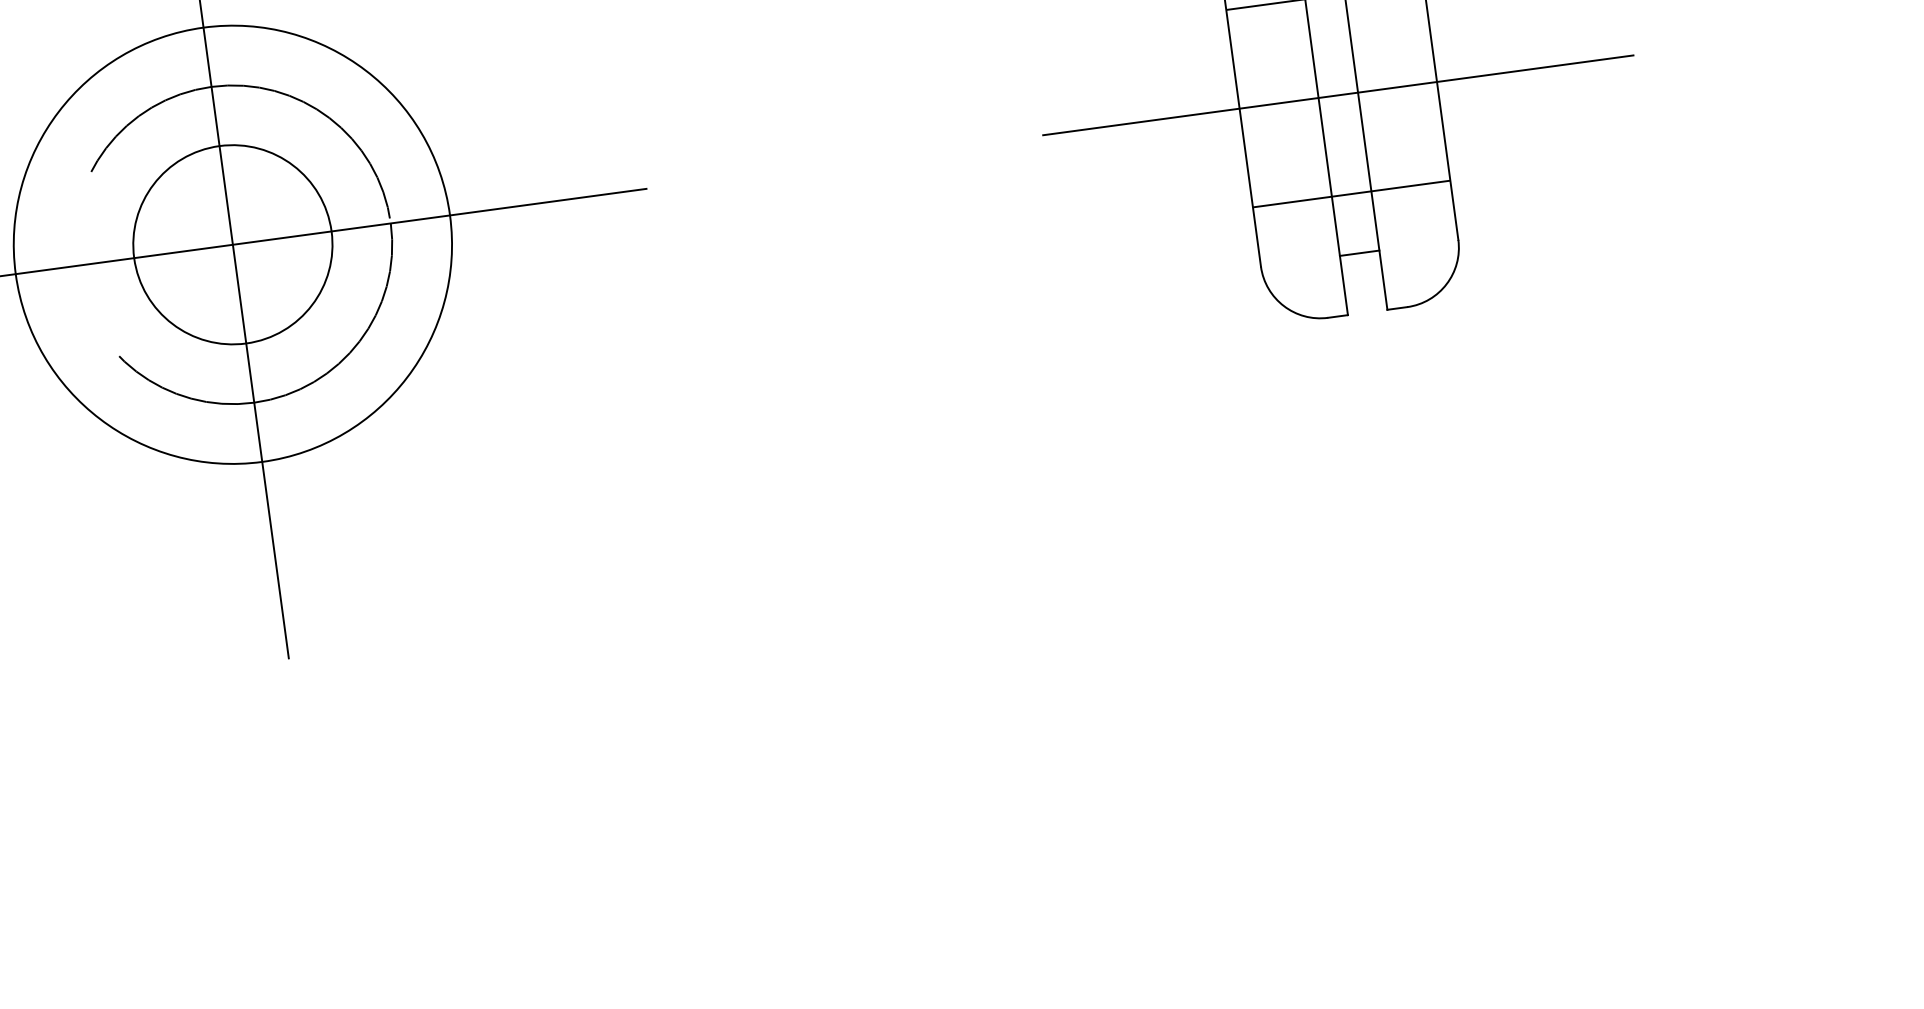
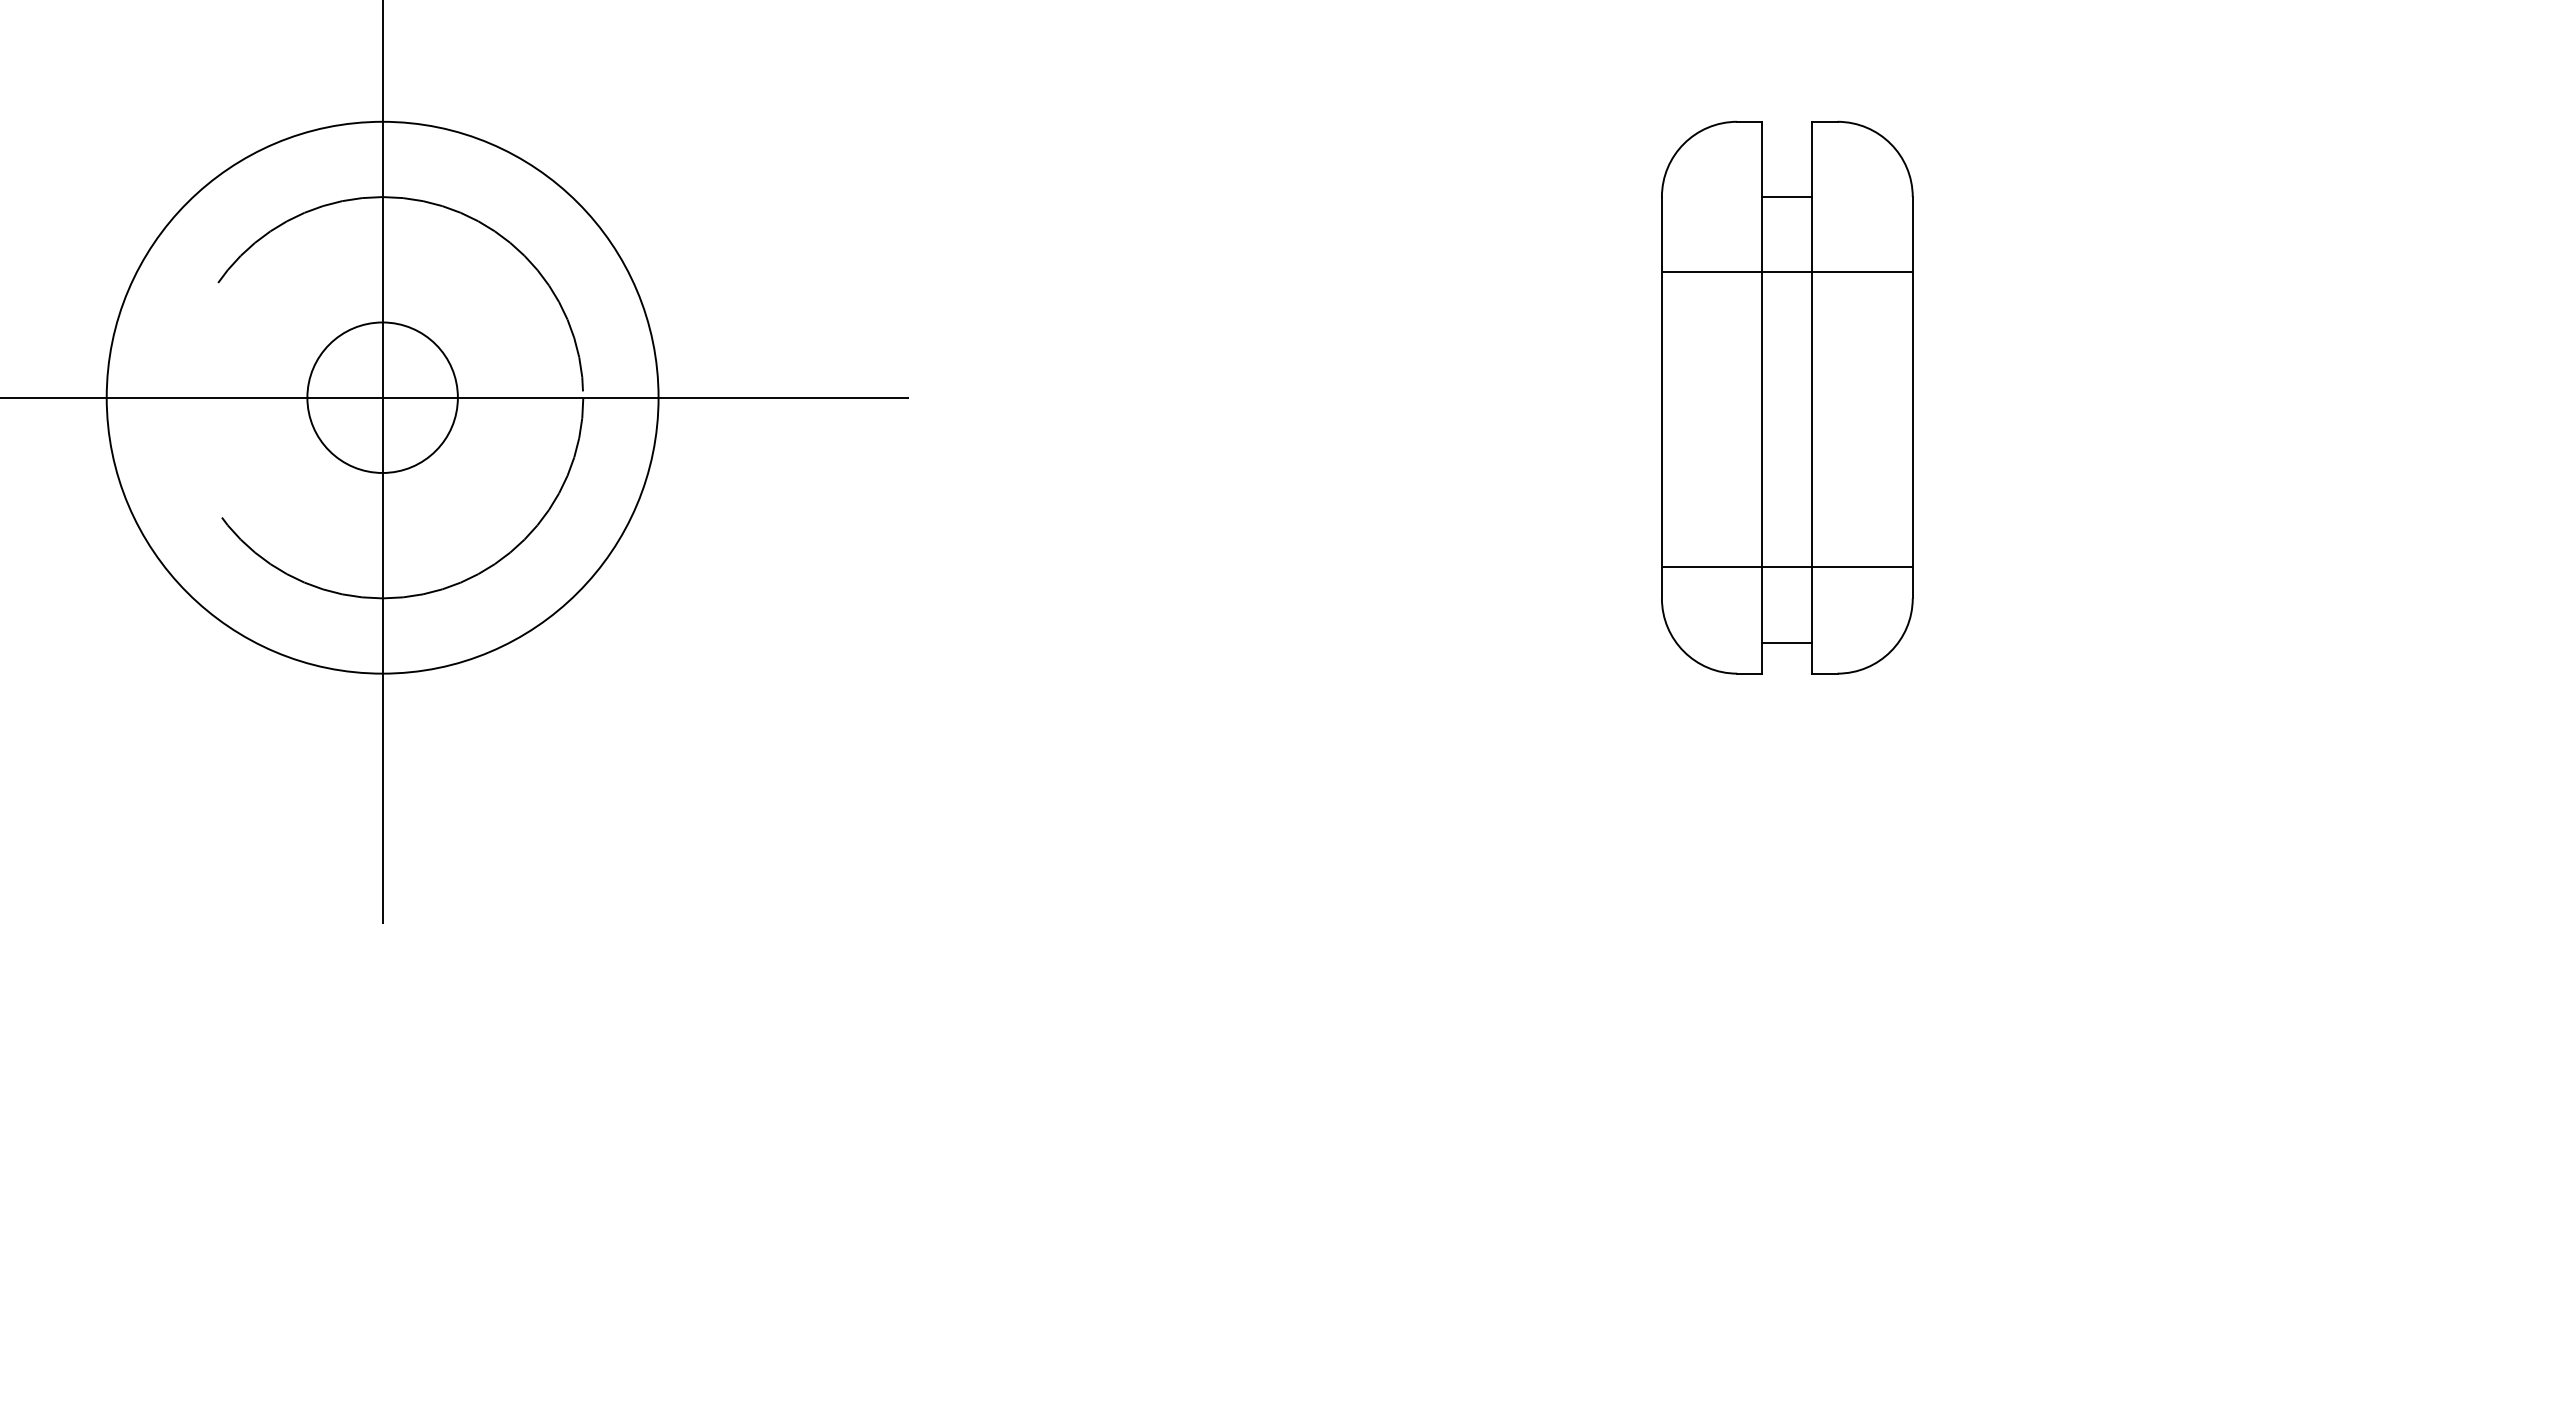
line: (1338, 95) -> (1787, 397), removed
line: (1351, 194) -> (1786, 567), moved
circle: (232, 244) -> (382, 397), size x0.6
line: (1359, 253) -> (1787, 643), moved

